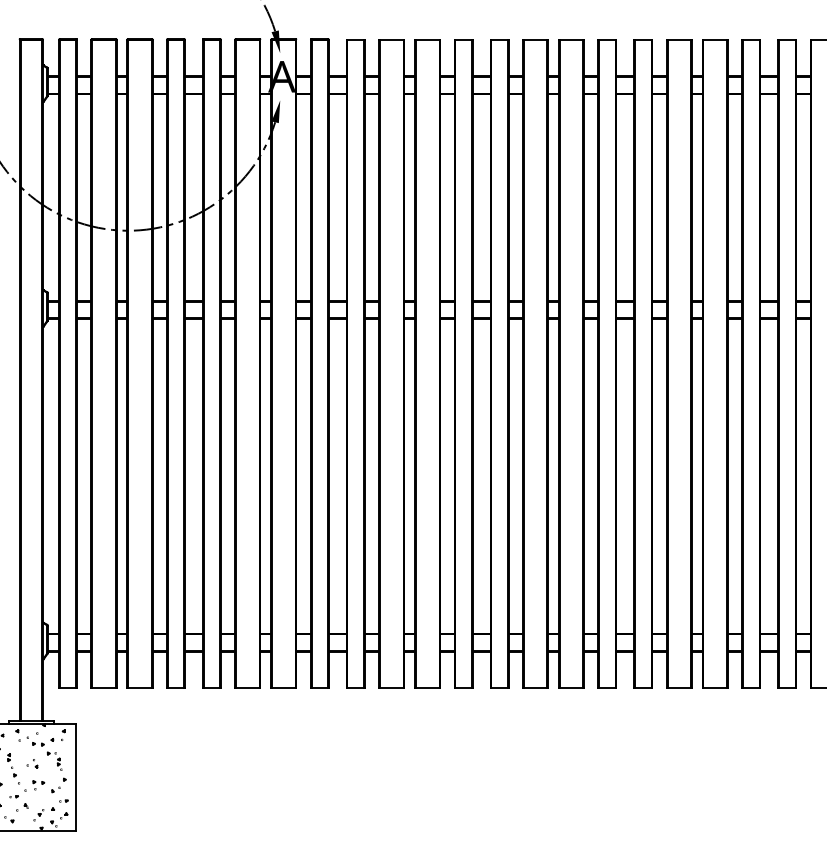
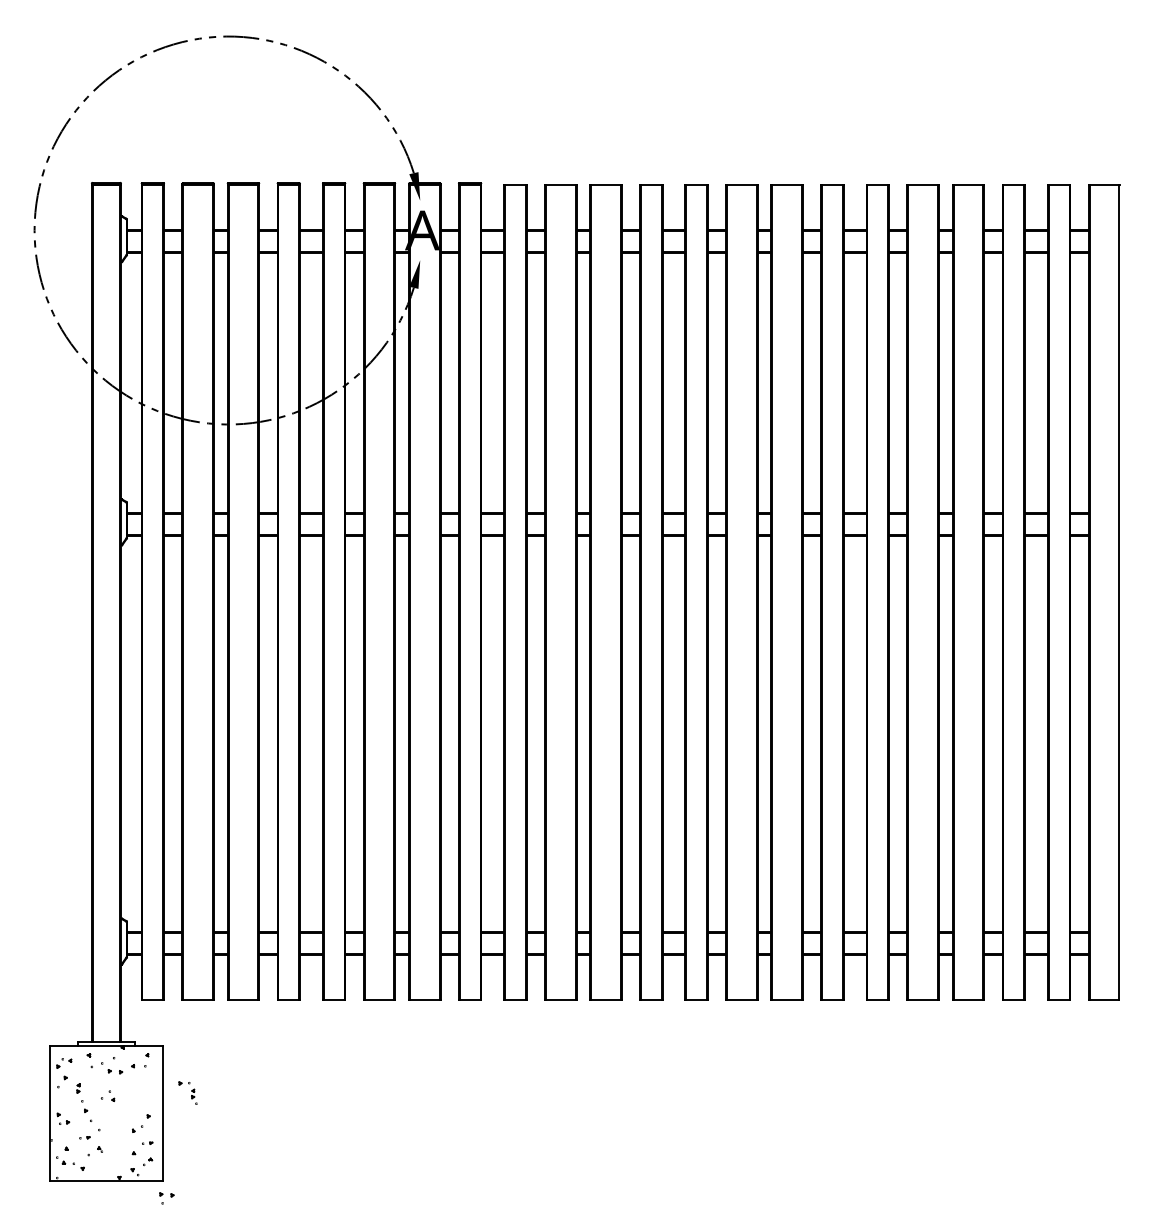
part: (54, 760) -> (187, 1092), moved
part: (38, 785) -> (166, 1198), moved
part: (38, 814) -> (115, 1160), removed

